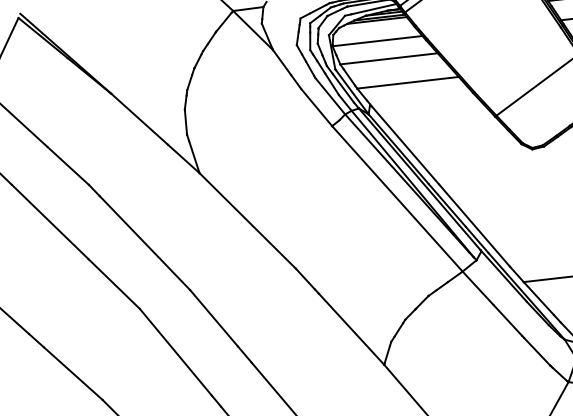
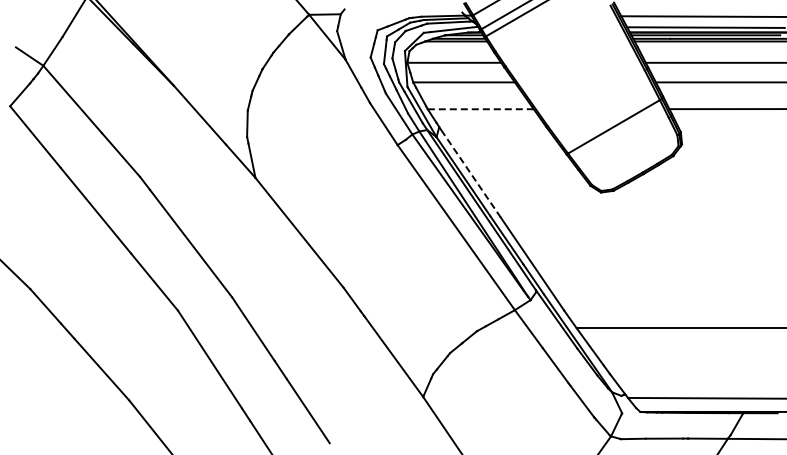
line: (407, 83) -> (480, 109), solid -> dashed
line: (405, 145) -> (470, 173), solid -> dashed

